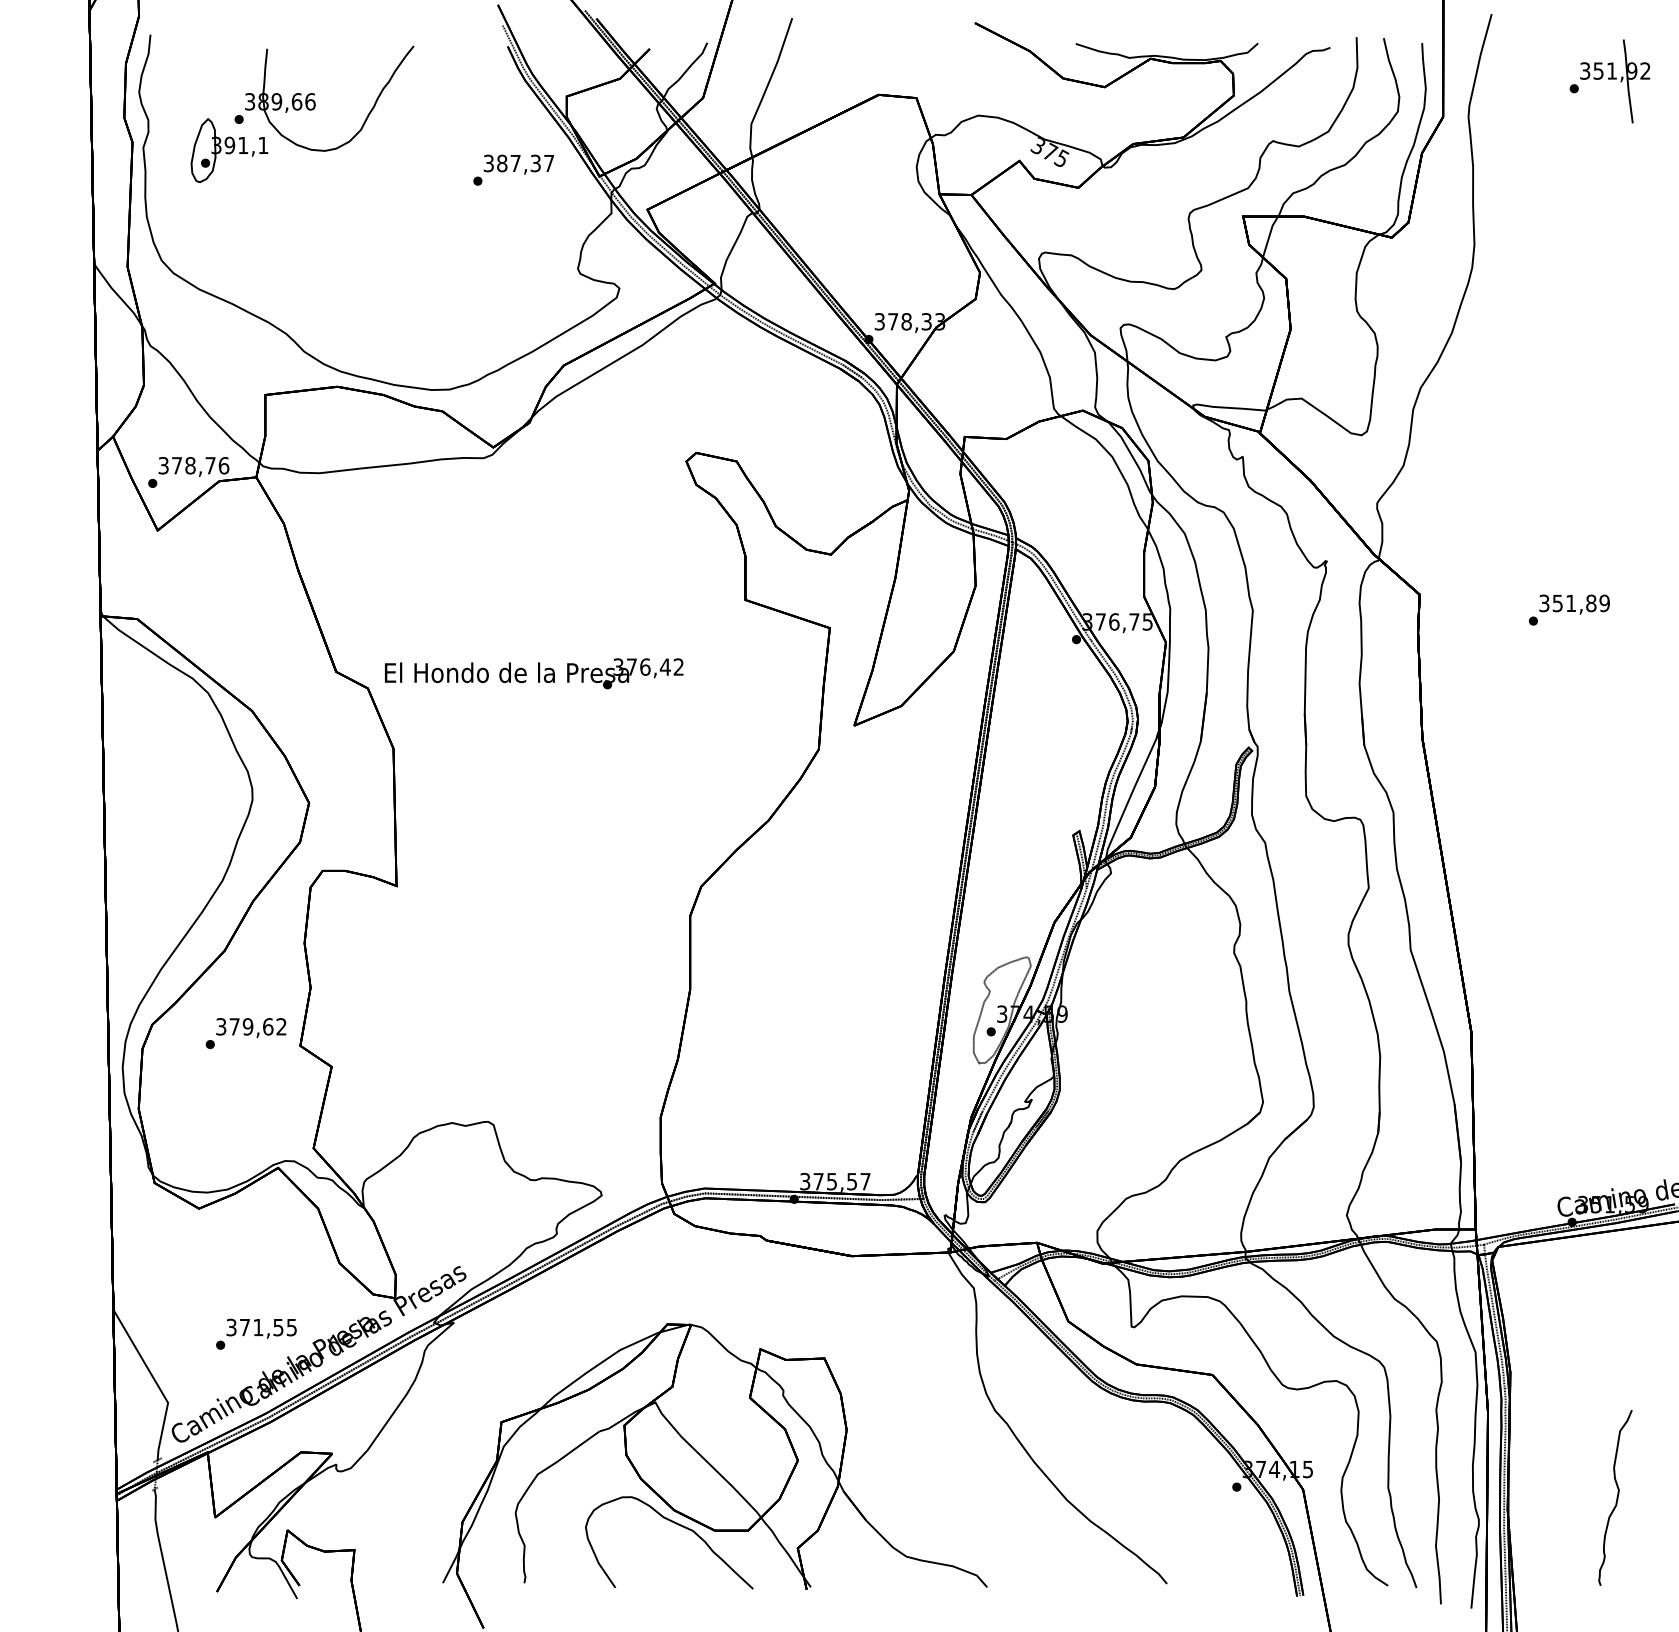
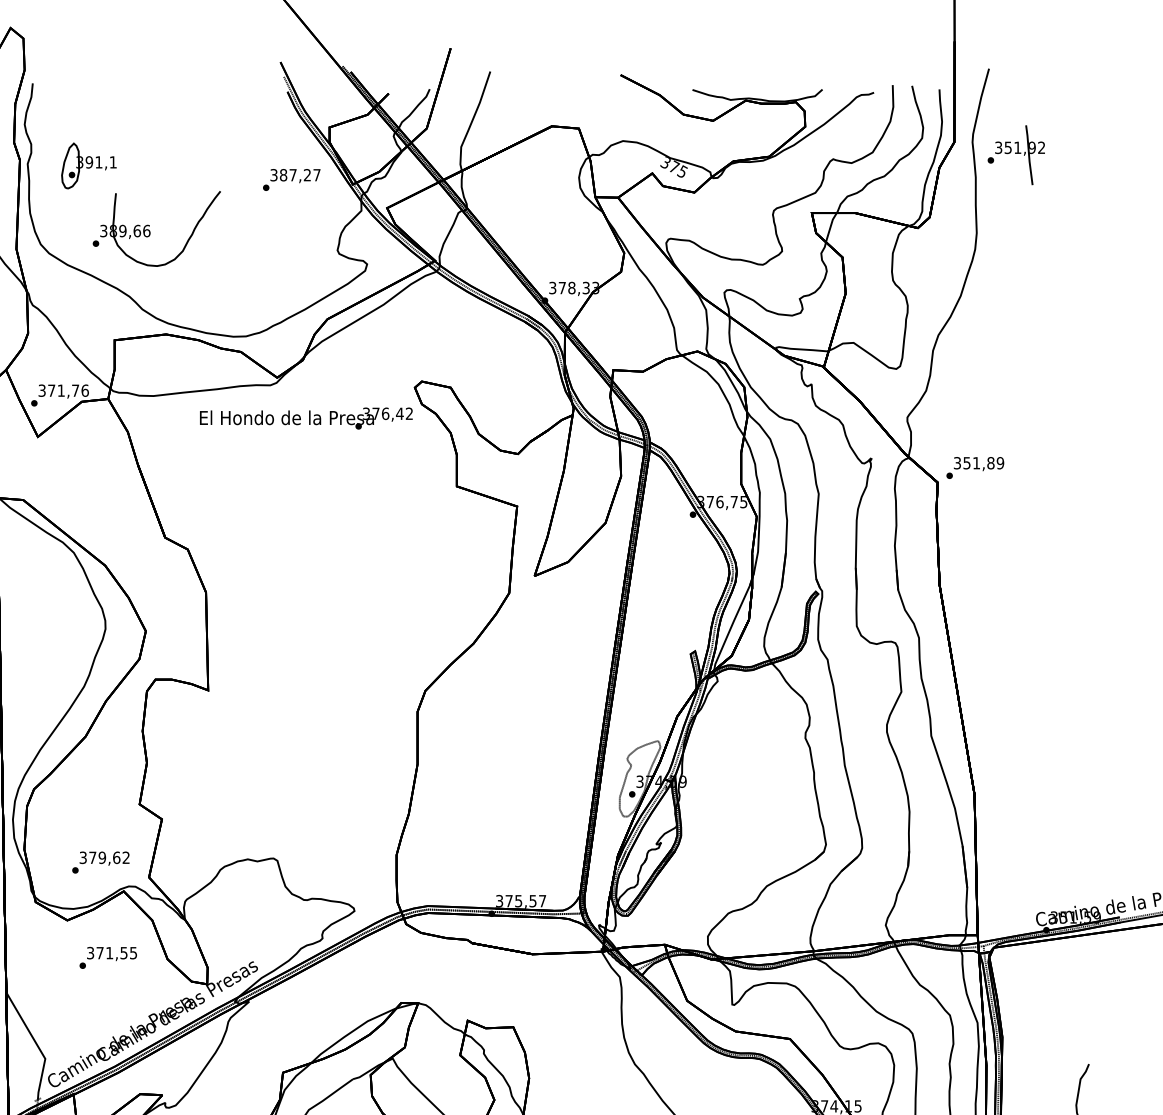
part: (1609, 81) -> (1016, 155), moved
part: (315, 102) -> (150, 231), moved
text: (535, 163) -> (307, 175), 387,37 -> 387,27
text: (190, 465) -> (61, 390), 378,76 -> 371,76
text: (1569, 609) -> (975, 467), moved
text: (534, 673) -> (306, 418), moved
text: (245, 1033) -> (100, 862), moved
text: (256, 1333) -> (108, 957), moved

